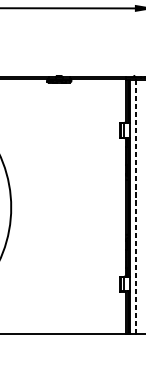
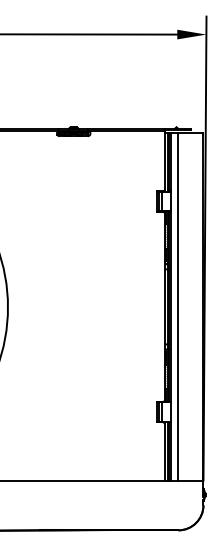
line: (135, 207) -> (178, 306), dashed -> solid

